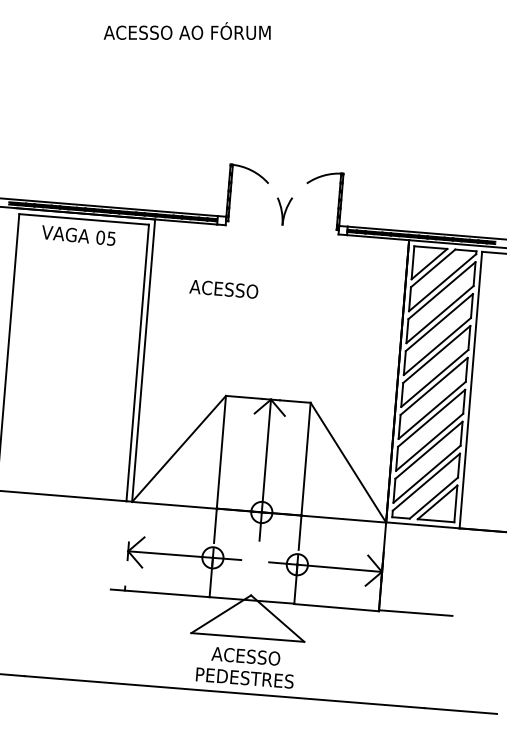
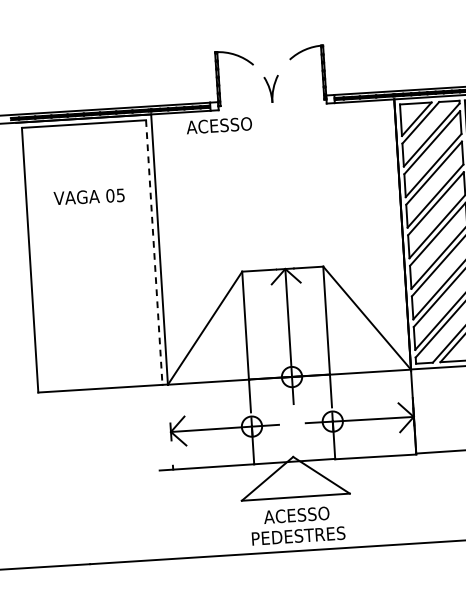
text: (78, 235) -> (89, 196), moved
text: (223, 289) -> (218, 125), moved
line: (137, 362) -> (153, 252), solid -> dashed

